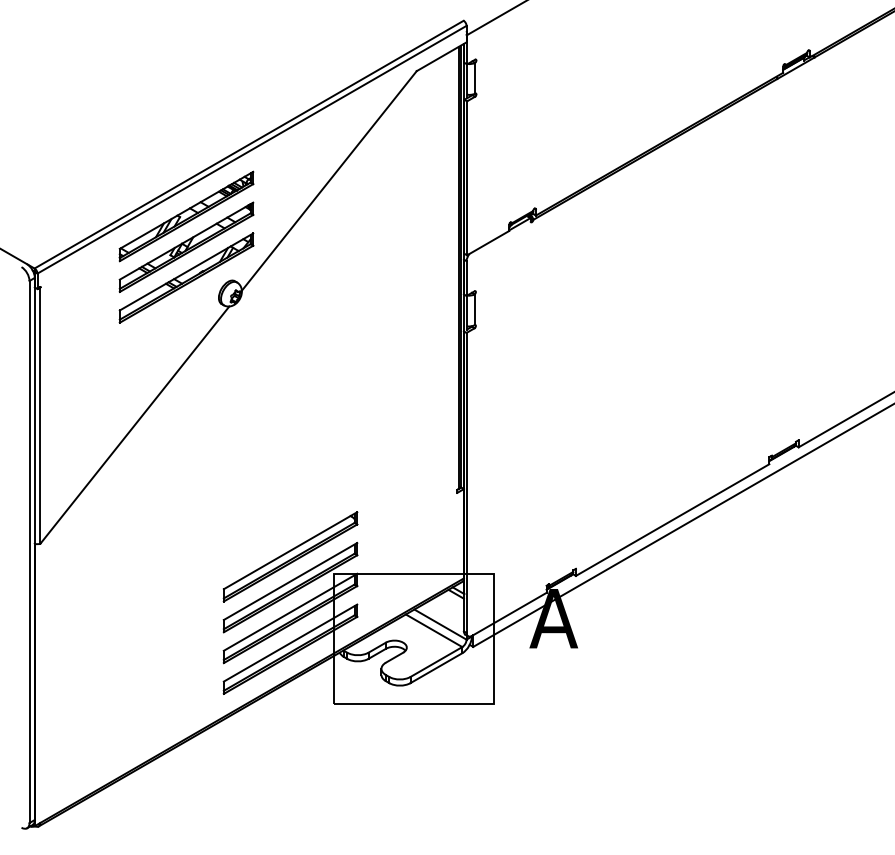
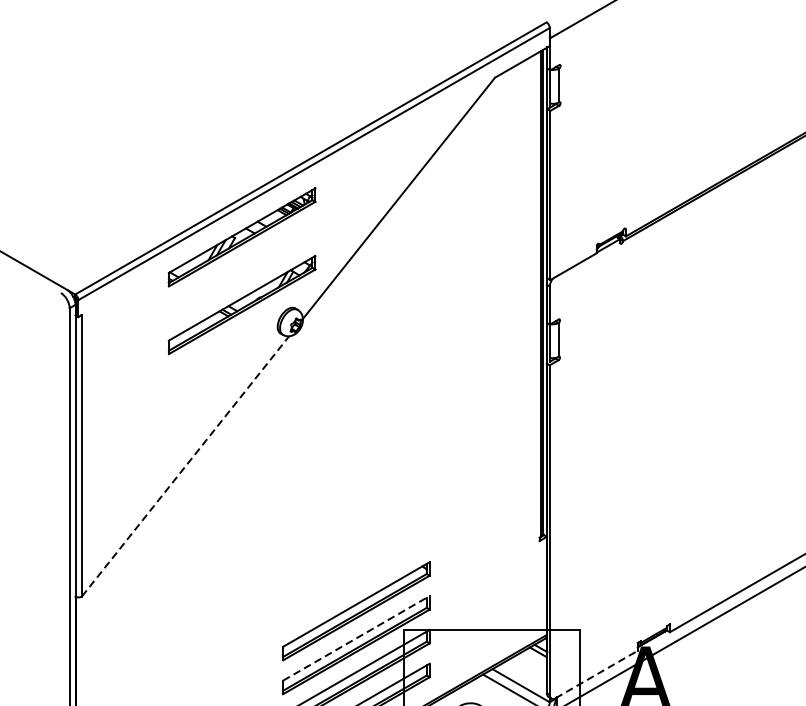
part: (186, 246) -> (242, 270), removed
line: (135, 424) -> (186, 465), solid -> dashed
line: (290, 581) -> (356, 638), solid -> dashed
line: (509, 614) -> (596, 674), solid -> dashed

